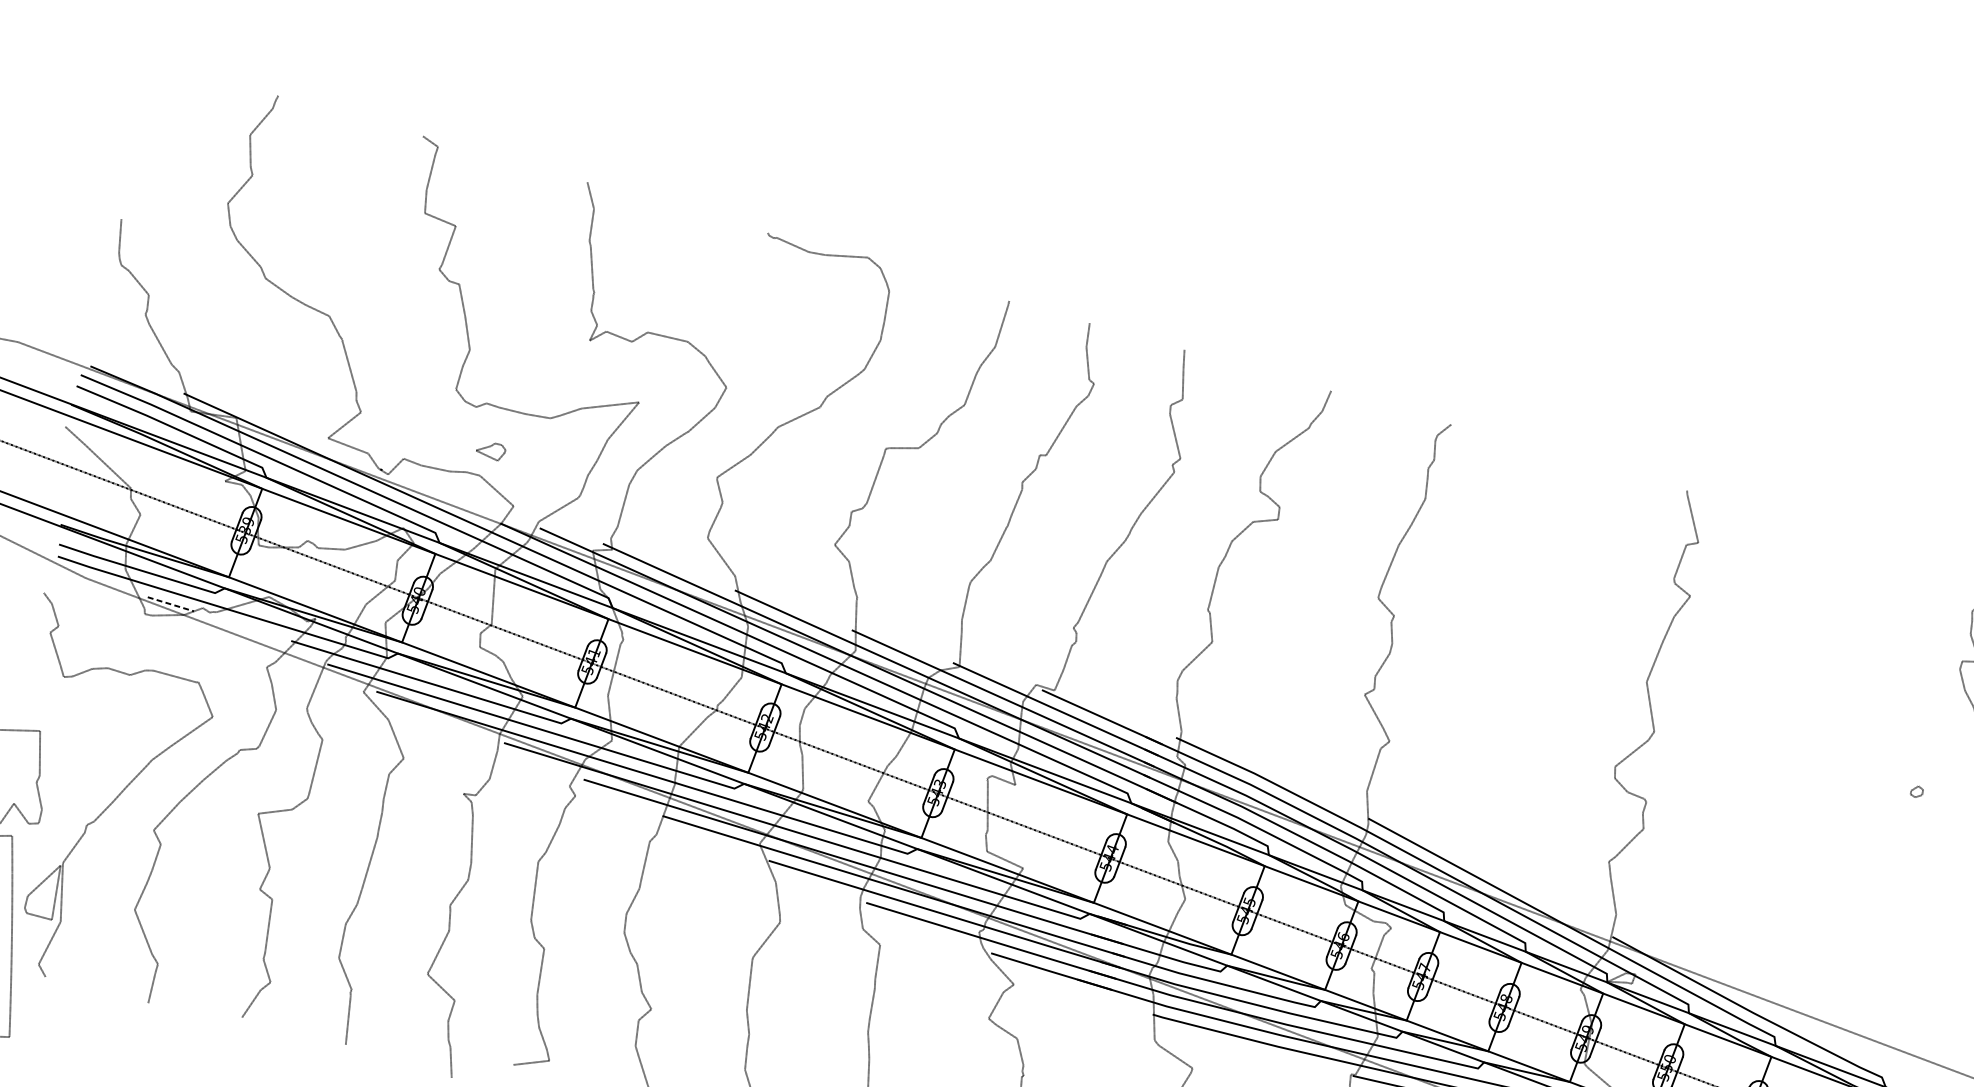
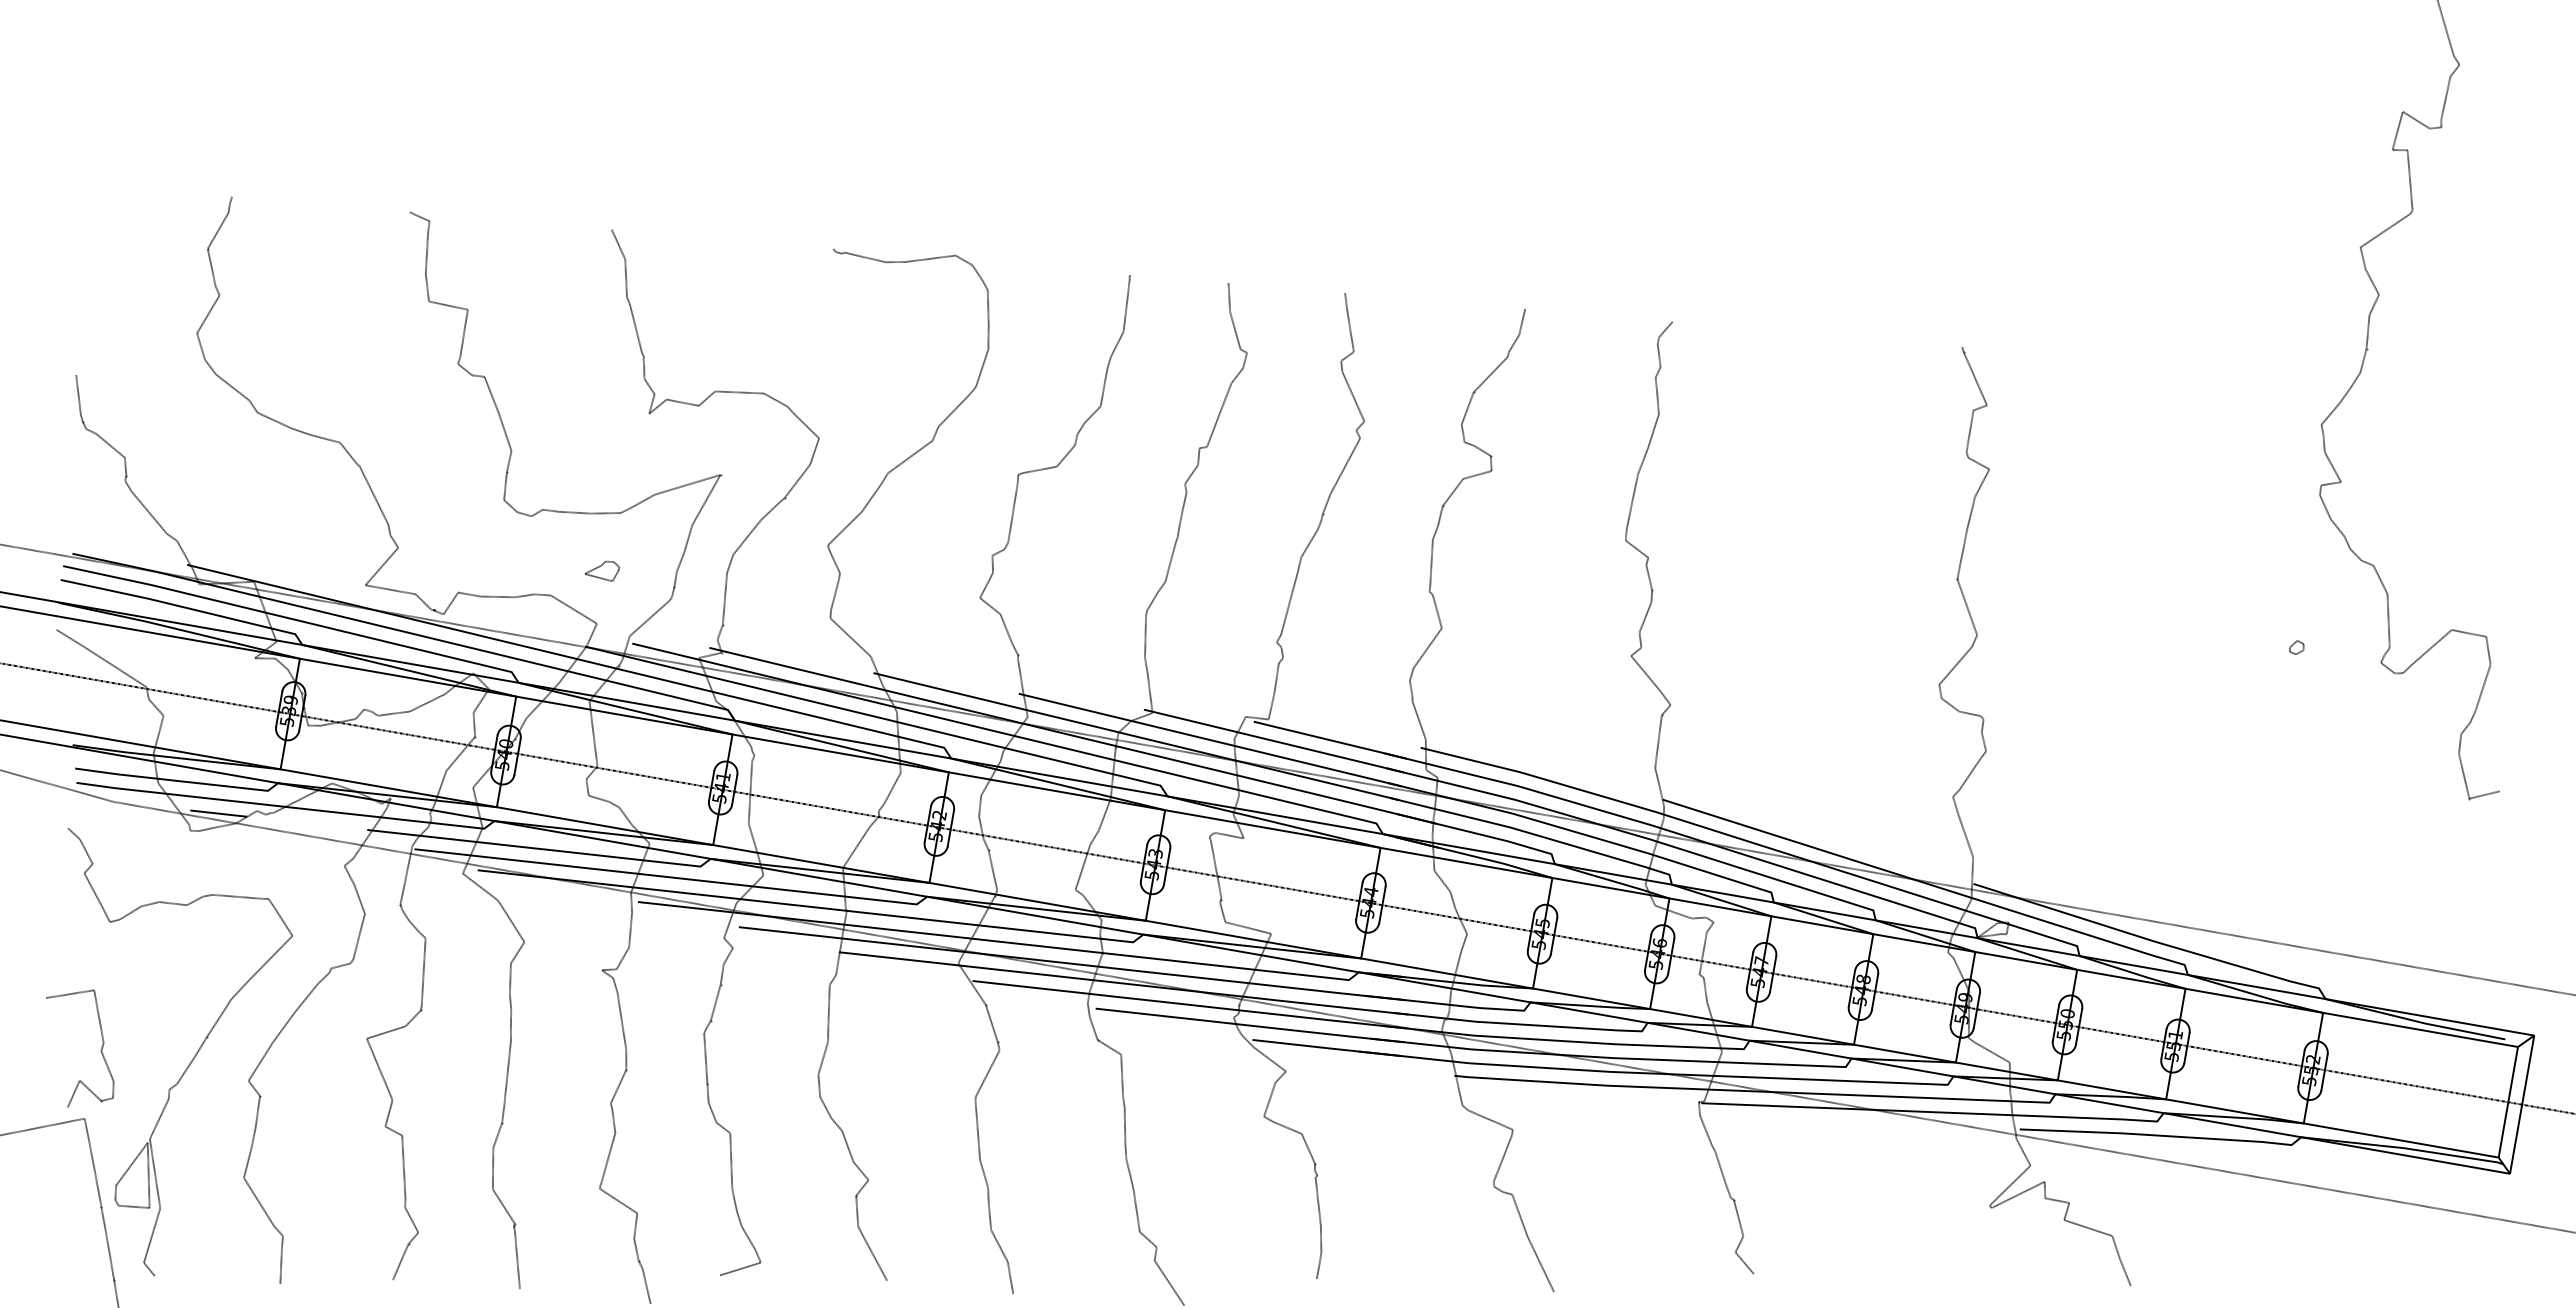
part: (491, 450) -> (602, 570), moved
line: (169, 603) -> (217, 813), dashed -> solid

